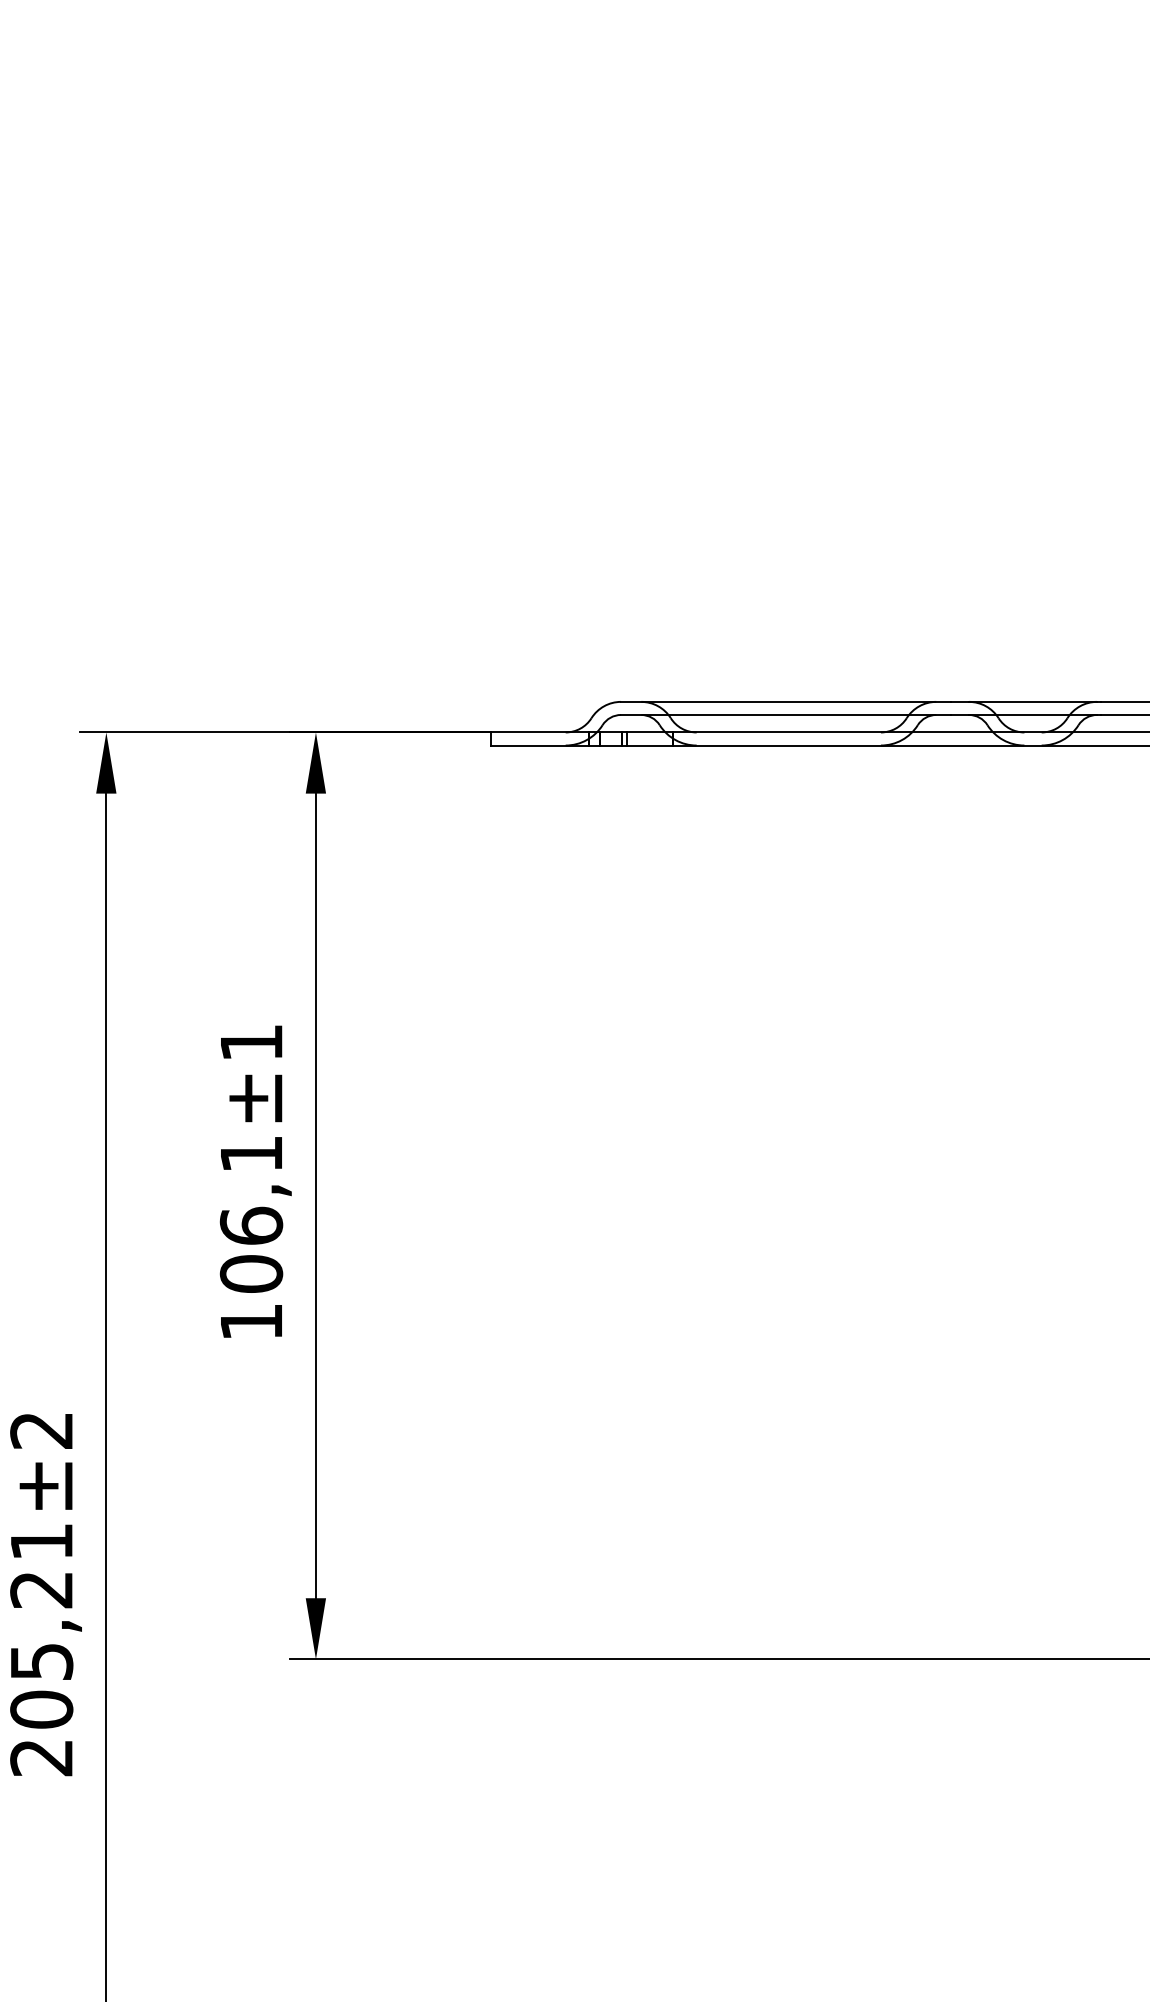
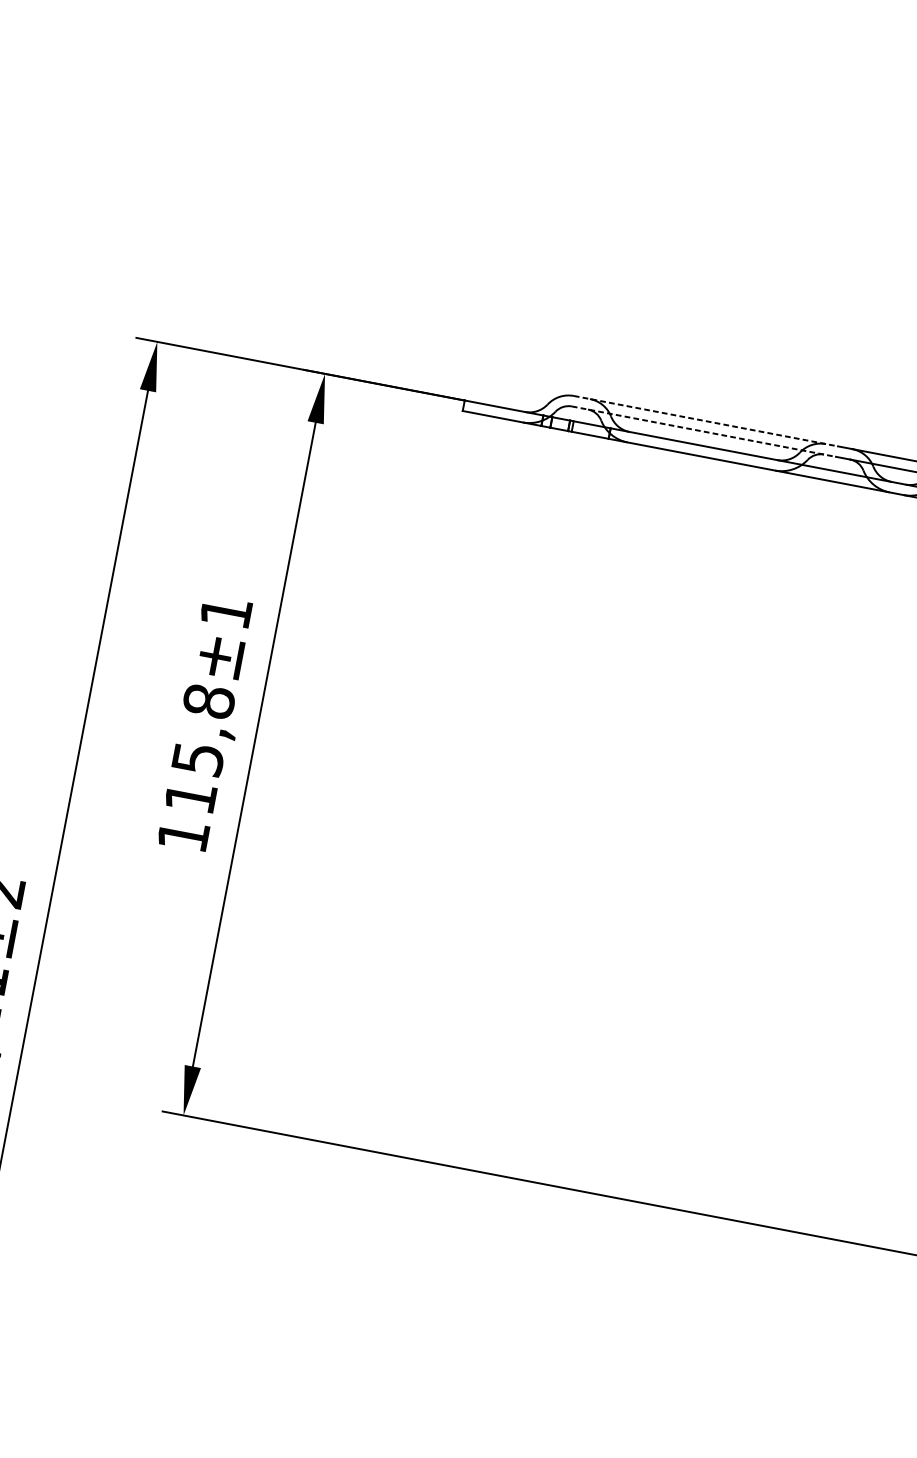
line: (786, 701) -> (706, 420), solid -> dashed
line: (786, 714) -> (704, 431), solid -> dashed
text: (251, 1213) -> (200, 748), 106,1 -> 115,8

